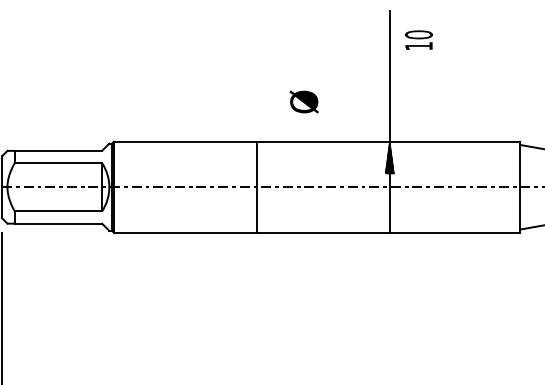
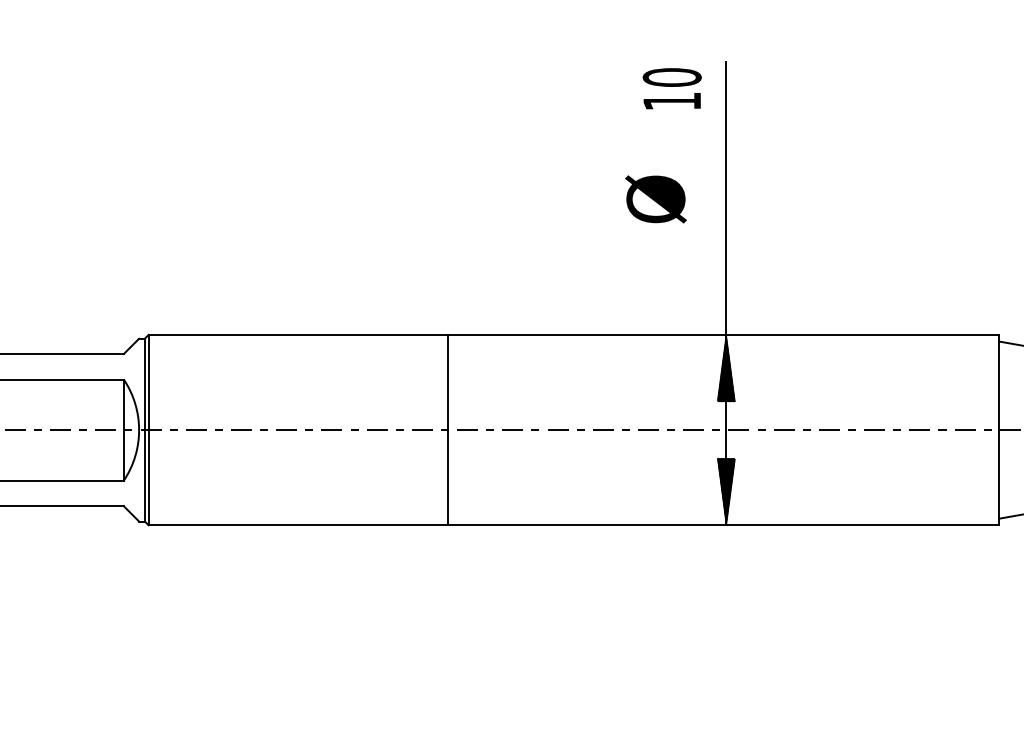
text: (418, 39) -> (671, 87), moved
text: (303, 101) -> (654, 198), moved
hatch: (389, 216) -> (725, 491), added

